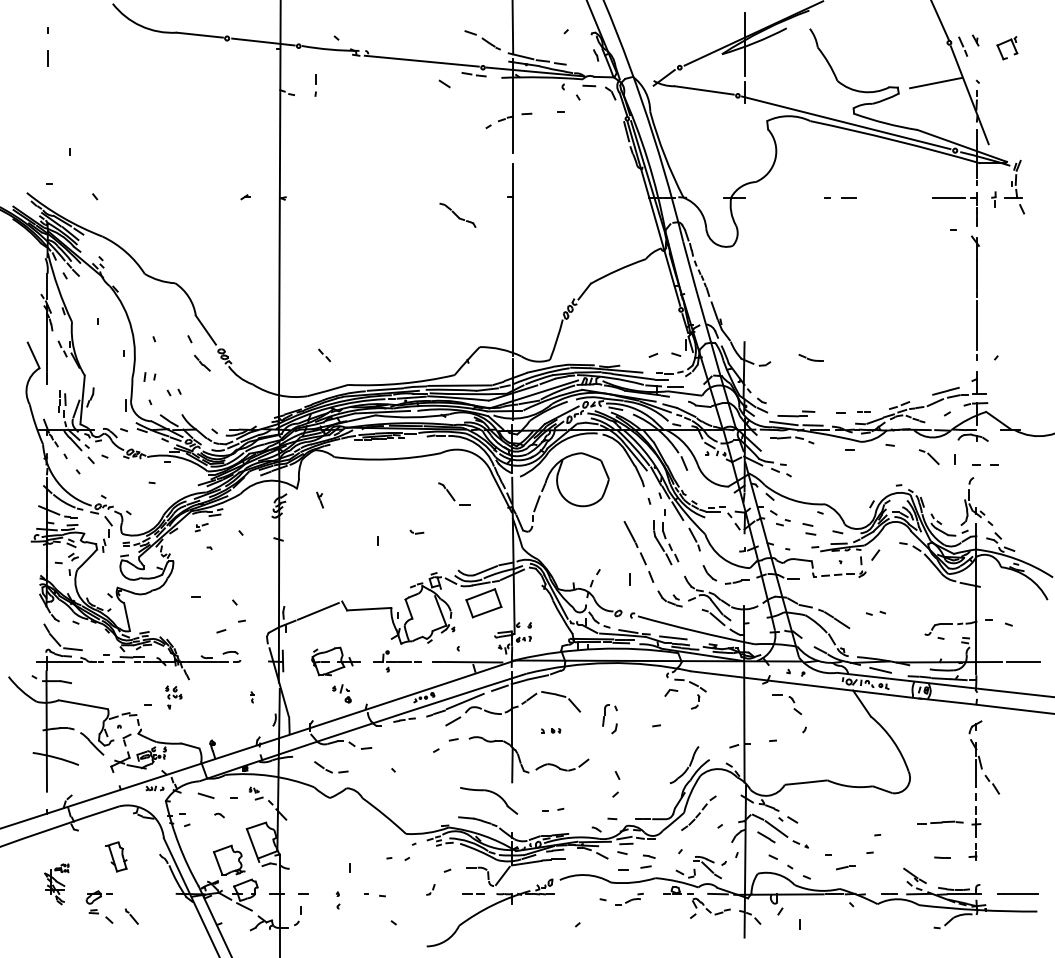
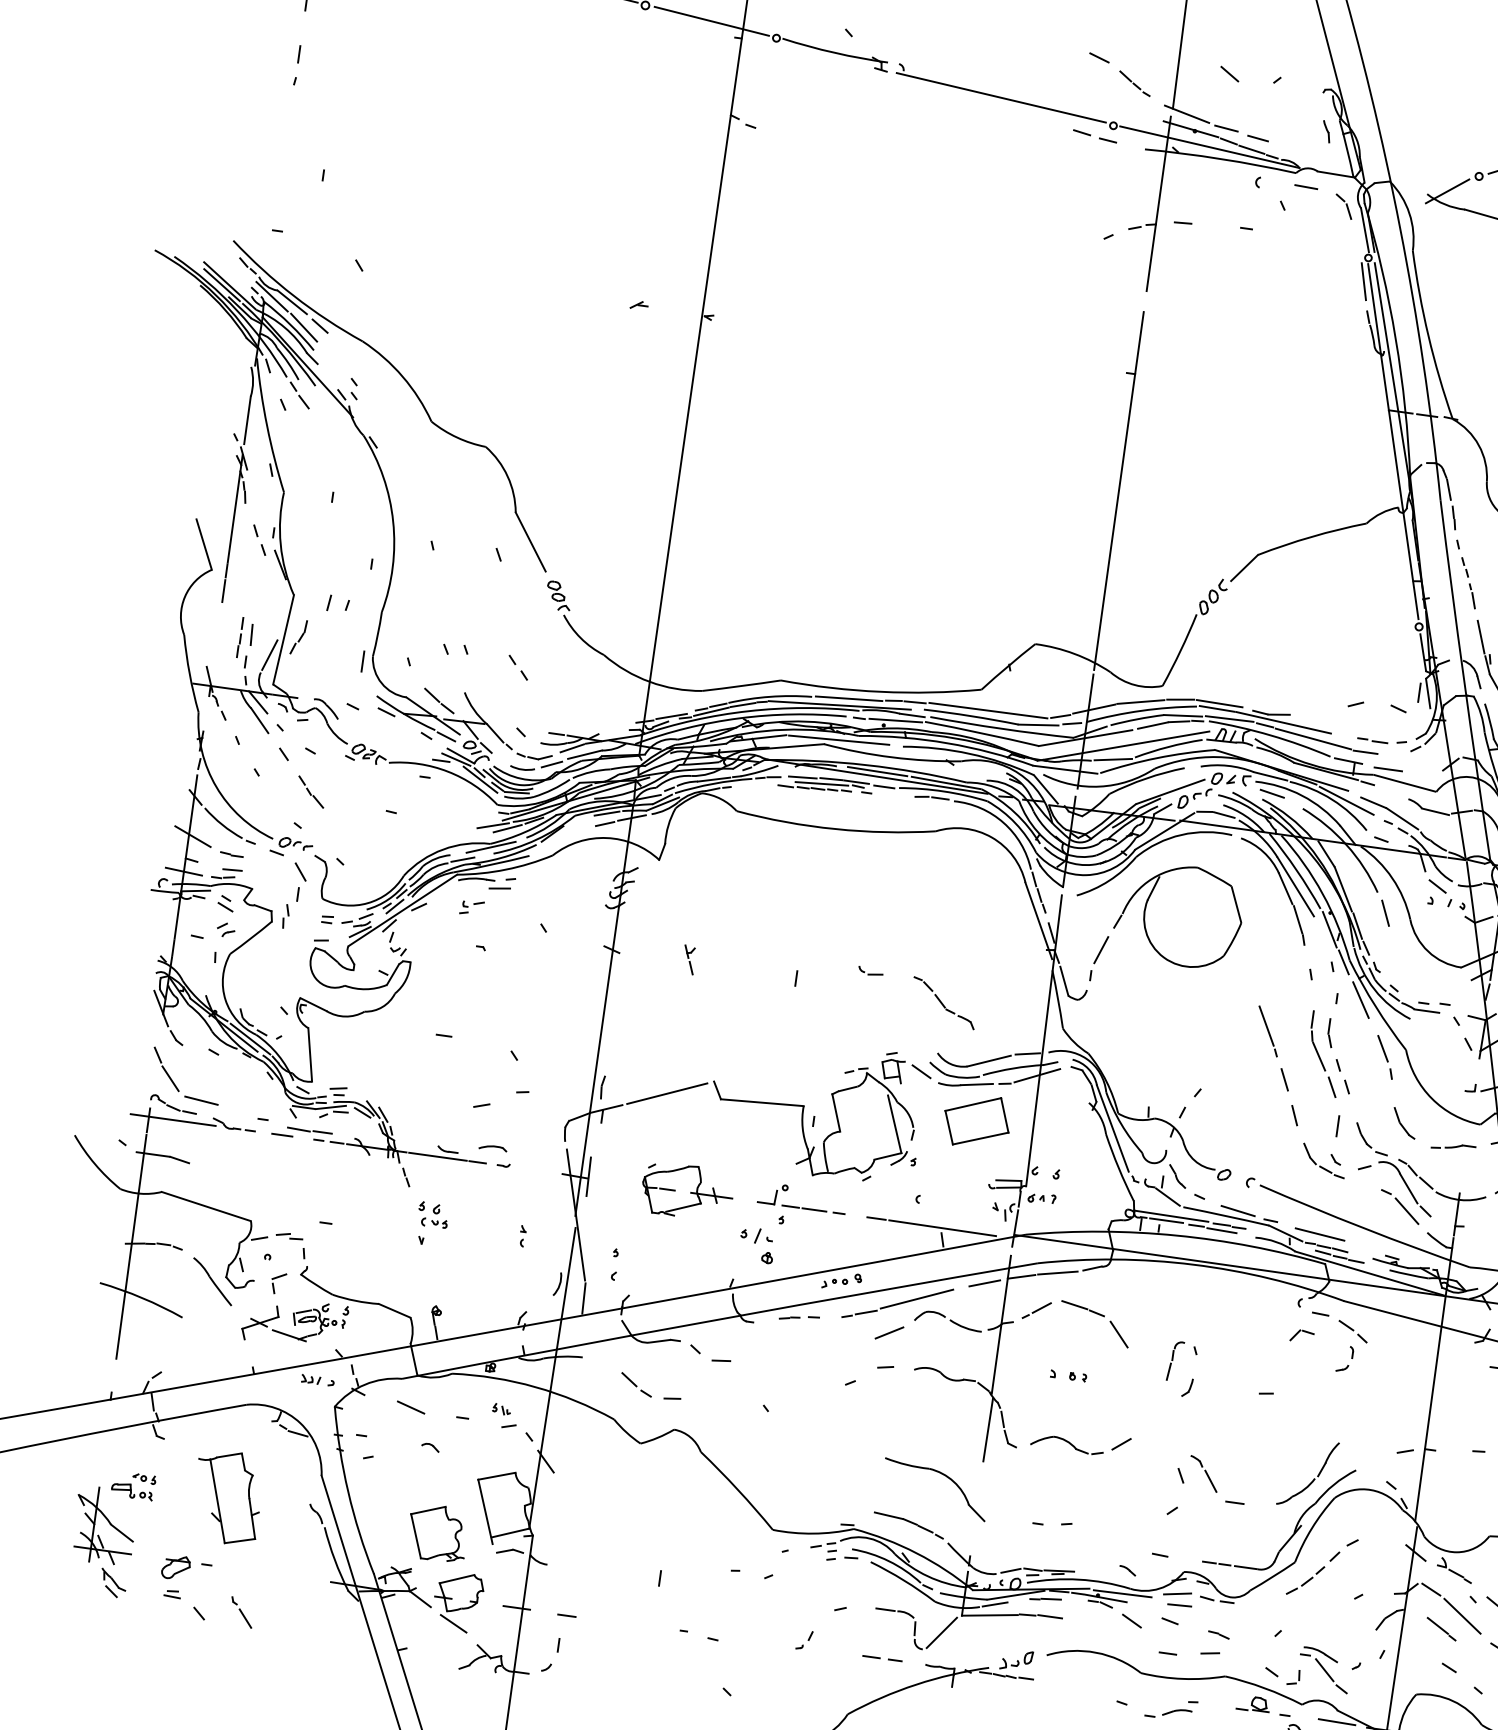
line: (444, 83) -> (1229, 73), moved
part: (315, 85) -> (296, 65), moved
part: (457, 214) -> (943, 1001), moved
part: (324, 355) -> (518, 667), moved
part: (202, 362) -> (311, 790), moved
part: (149, 376) -> (337, 603), moved
part: (454, 493) -> (1218, 1479), moved
part: (319, 499) -> (688, 958), moved
line: (629, 579) -> (1337, 1126), moved
part: (341, 693) -> (756, 1244), moved
part: (173, 697) -> (431, 1224), moved
part: (115, 856) -> (226, 1496), size x1.67
part: (56, 884) -> (110, 1533), size x1.67
part: (338, 900) -> (615, 1264), moved

